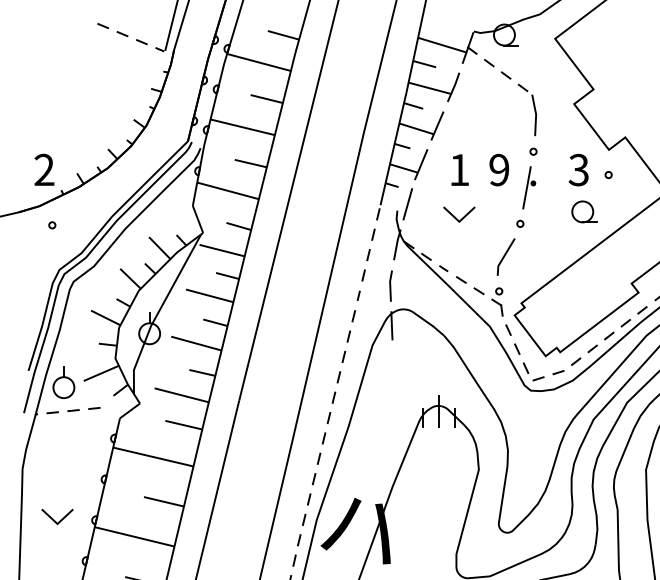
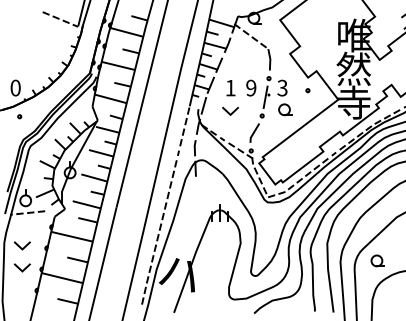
text: (44, 168) -> (15, 87), 2 -> 0
part: (582, 188) -> (284, 97), moved
line: (53, 475) -> (20, 246), added

